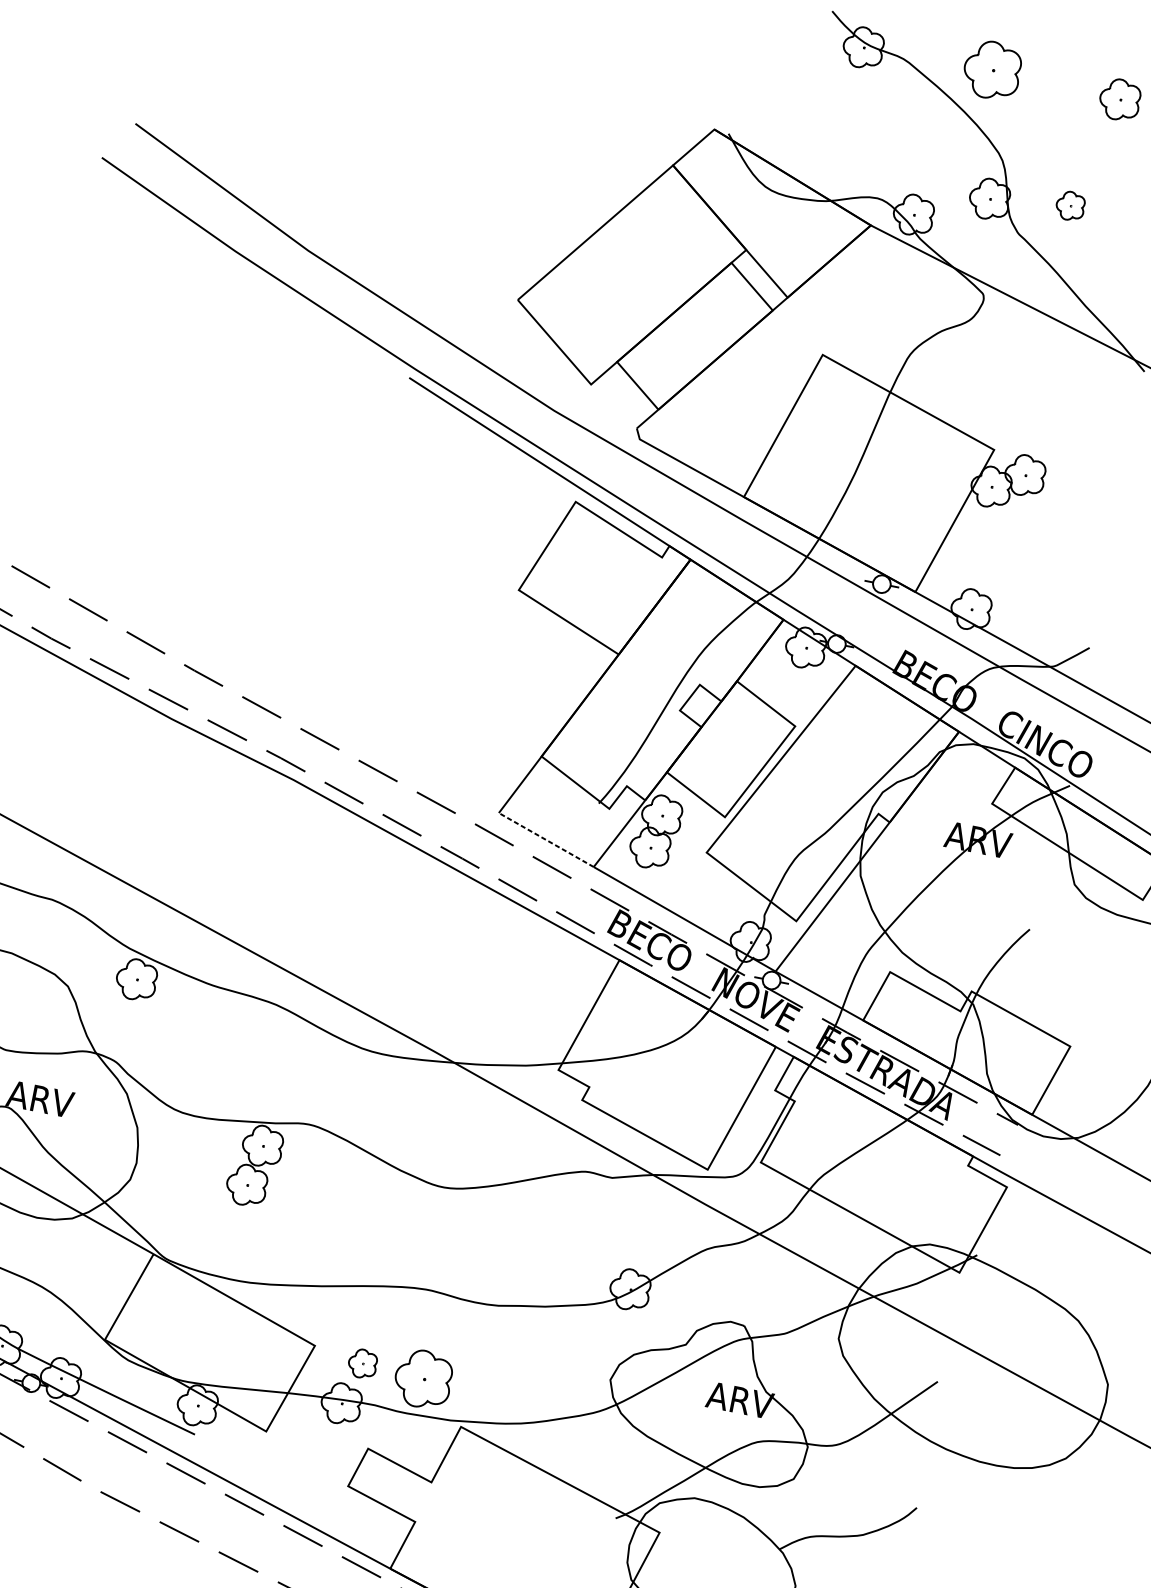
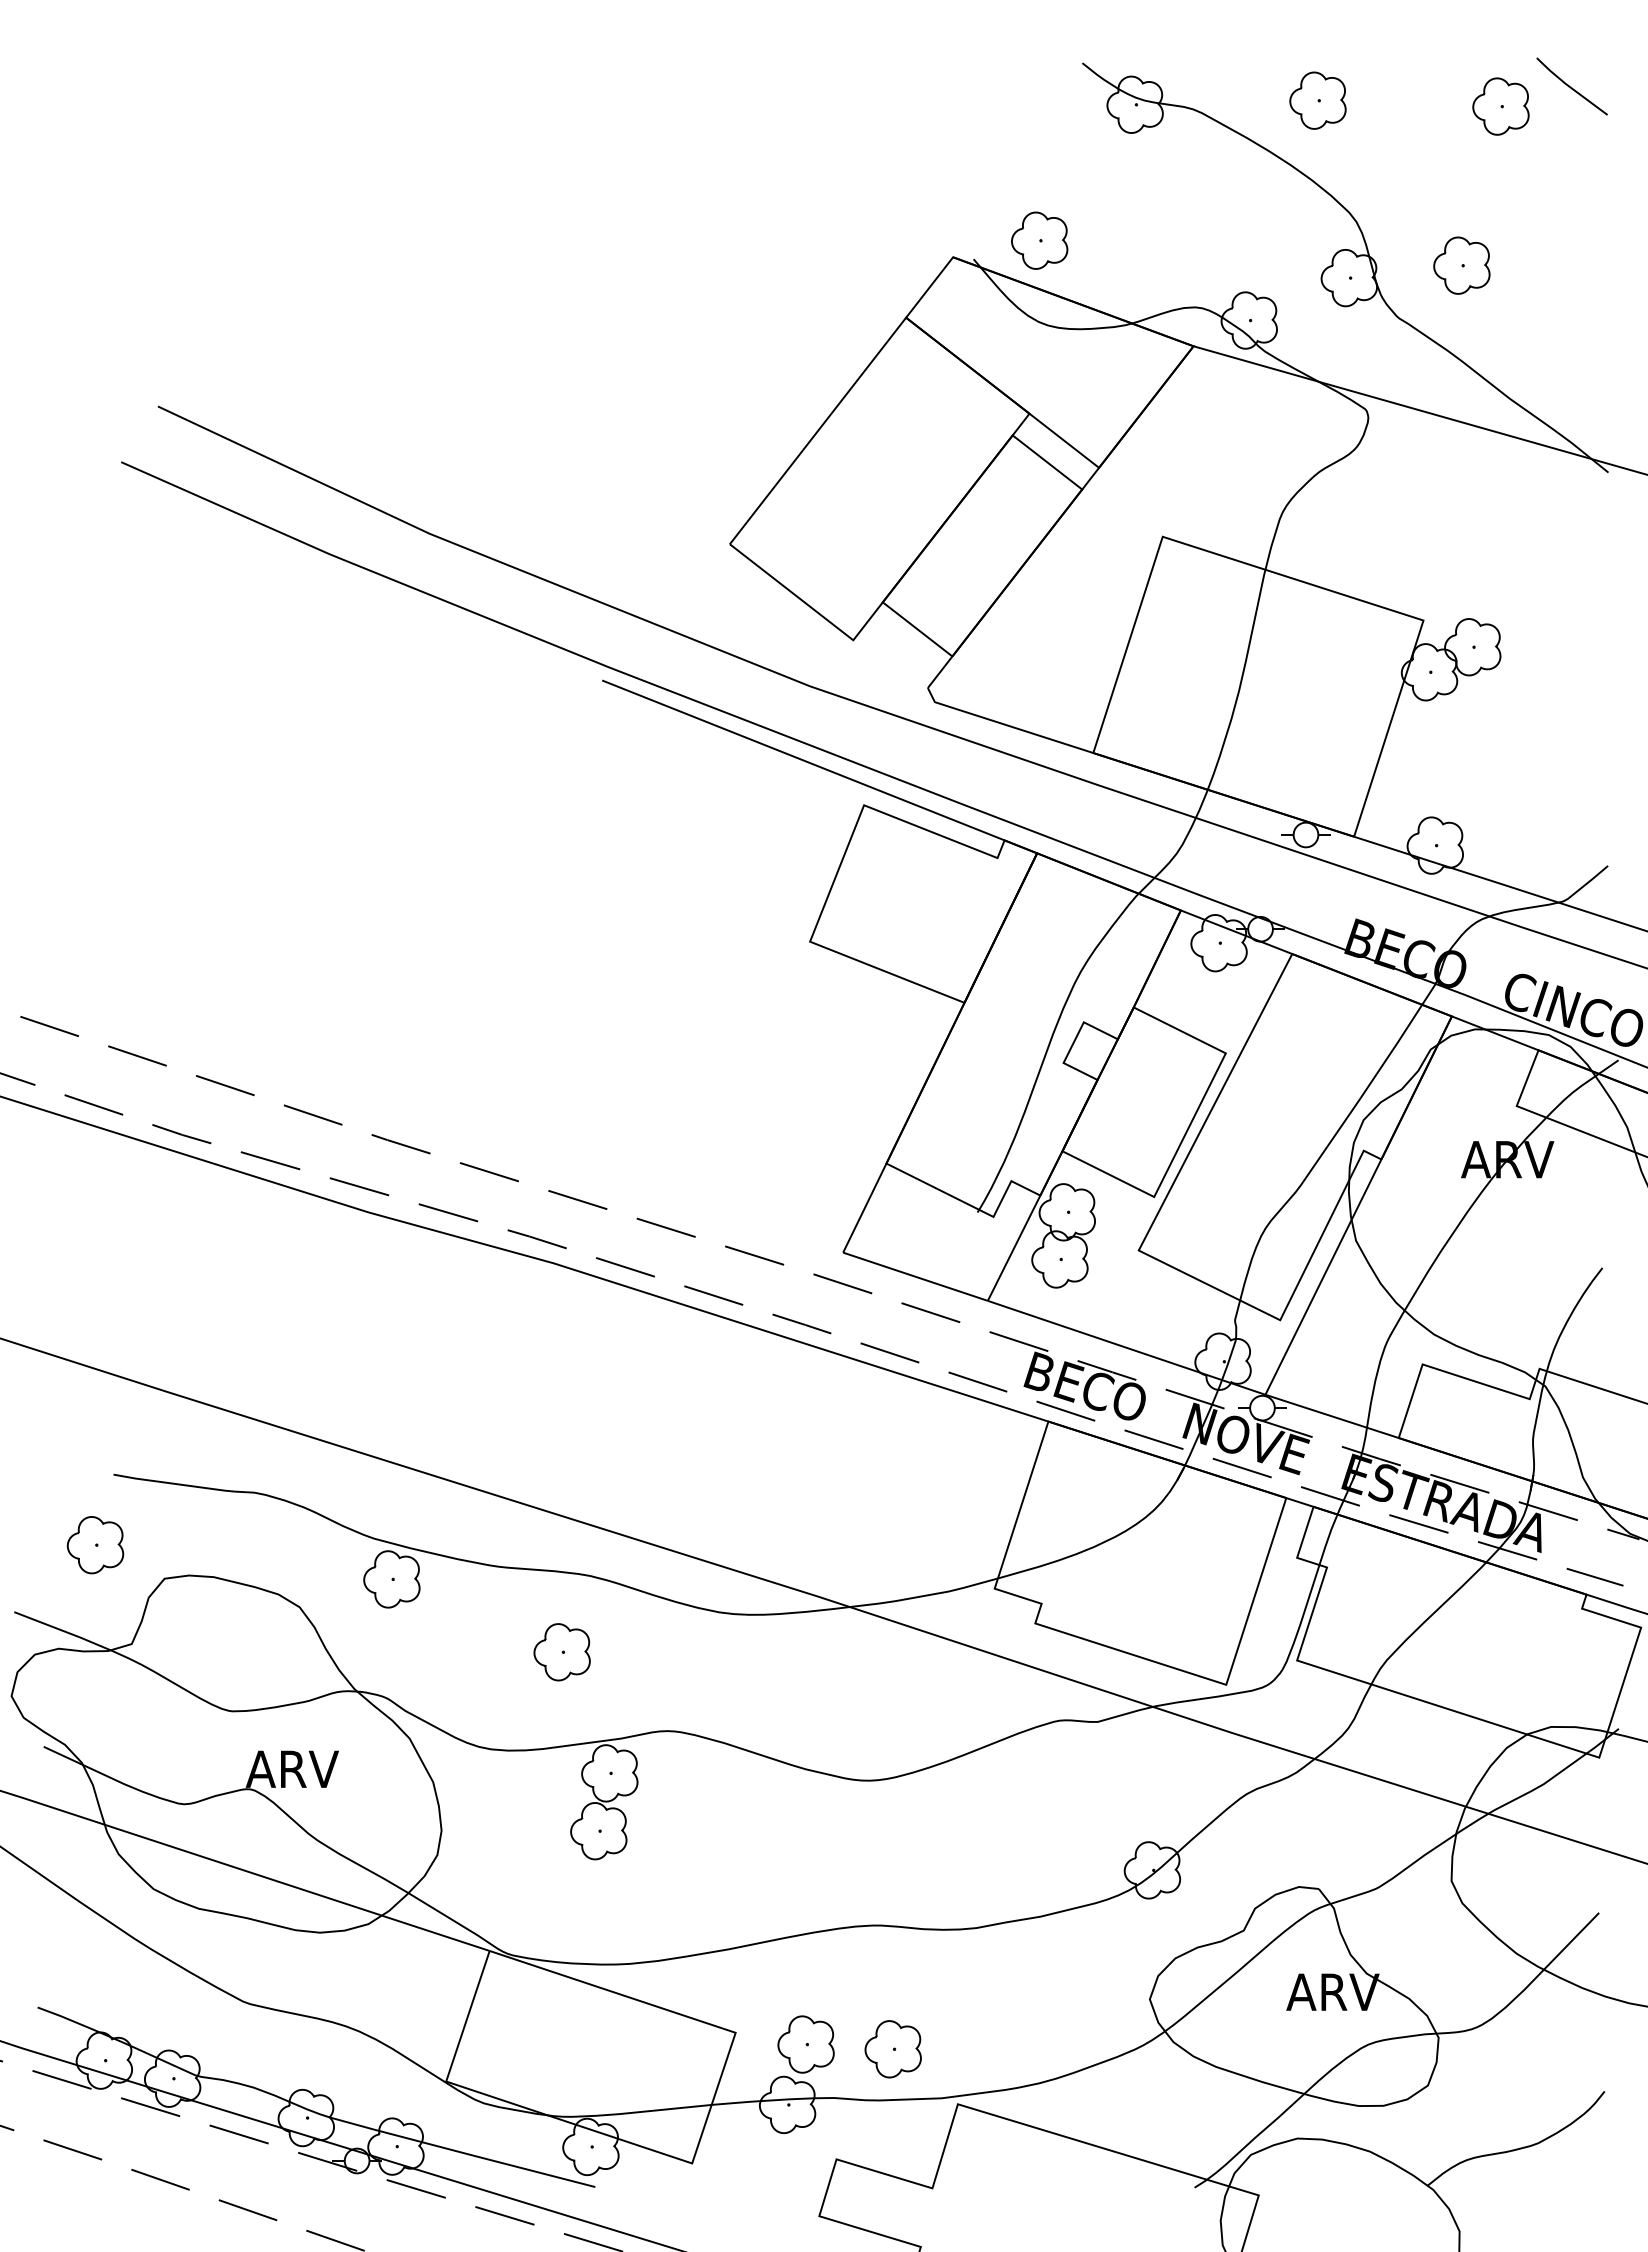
part: (992, 70) -> (1317, 100), size x0.71
part: (777, 129) -> (1039, 240), added
part: (1070, 205) -> (1461, 265), size x1.43
line: (546, 839) -> (915, 1276), dashed -> solid
part: (245, 1054) -> (561, 1652), added
part: (362, 1363) -> (805, 2044), size x1.43
part: (422, 1379) -> (892, 2049), size x0.71

